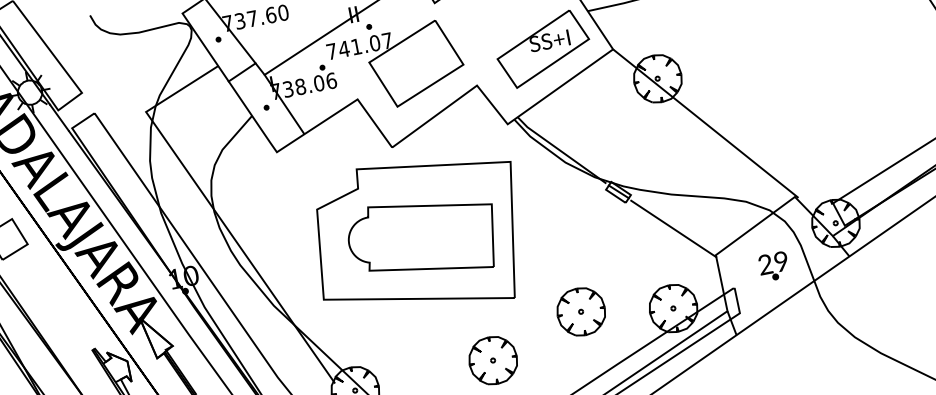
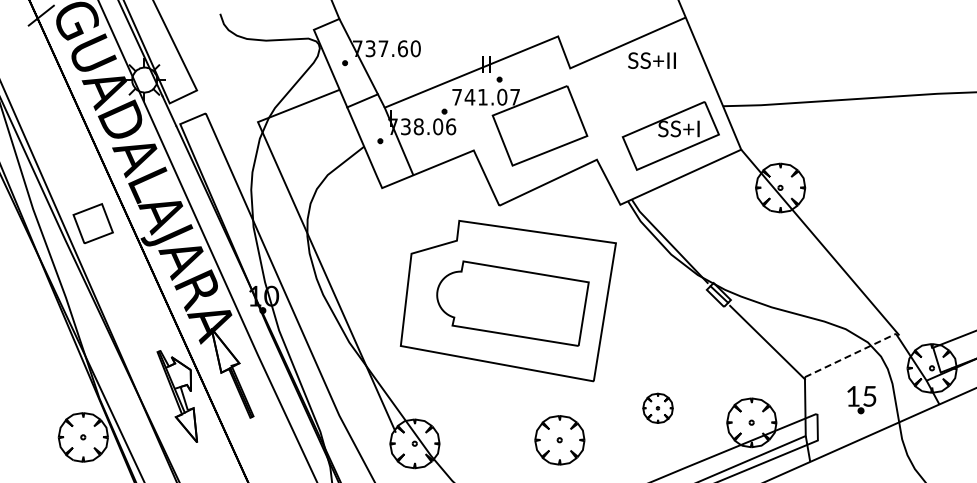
line: (755, 226) -> (850, 355), solid -> dashed
text: (773, 263) -> (861, 396), 29 -> 15
part: (580, 312) -> (657, 408), size x0.6

